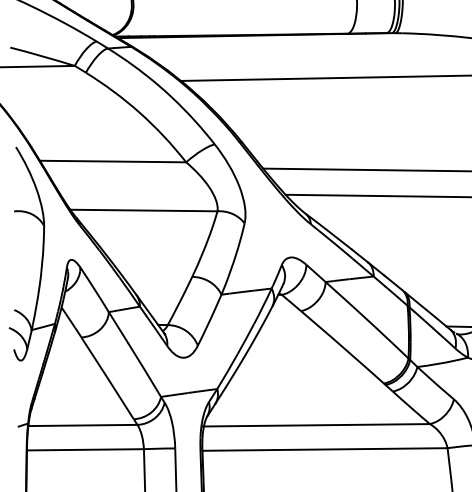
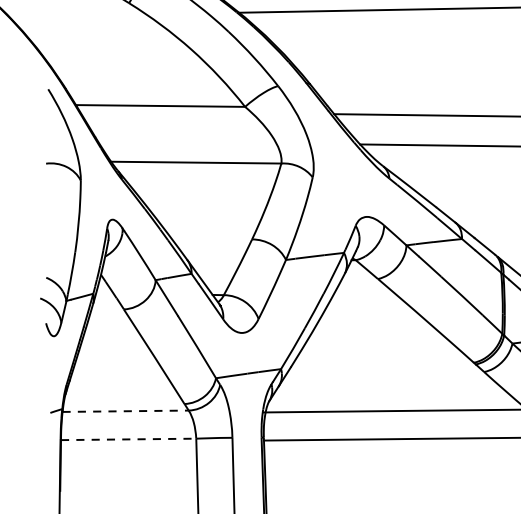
line: (82, 425) -> (125, 411), solid -> dashed
line: (85, 449) -> (128, 439), solid -> dashed

